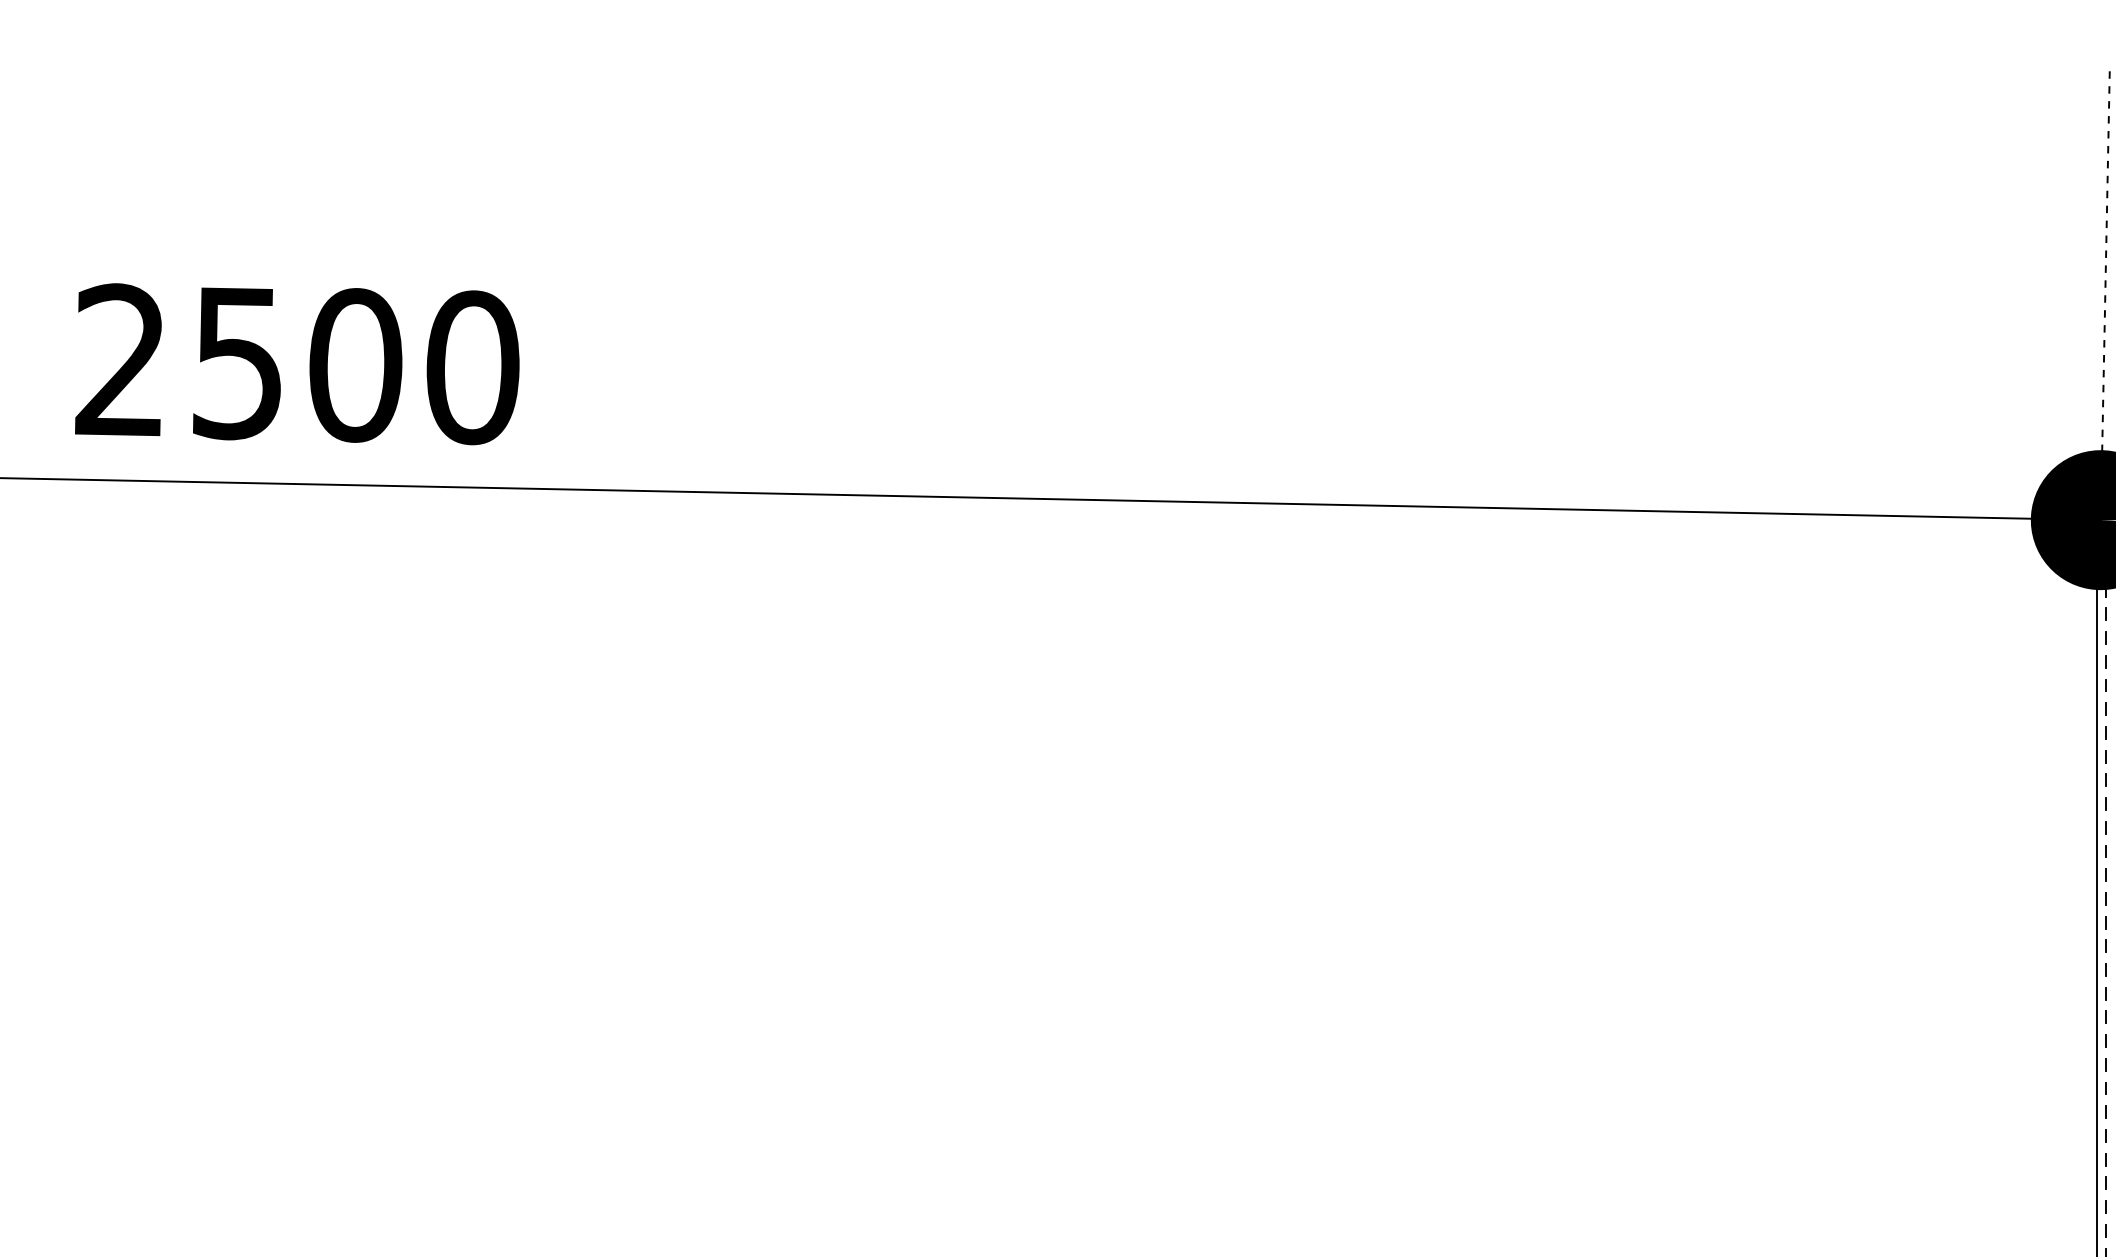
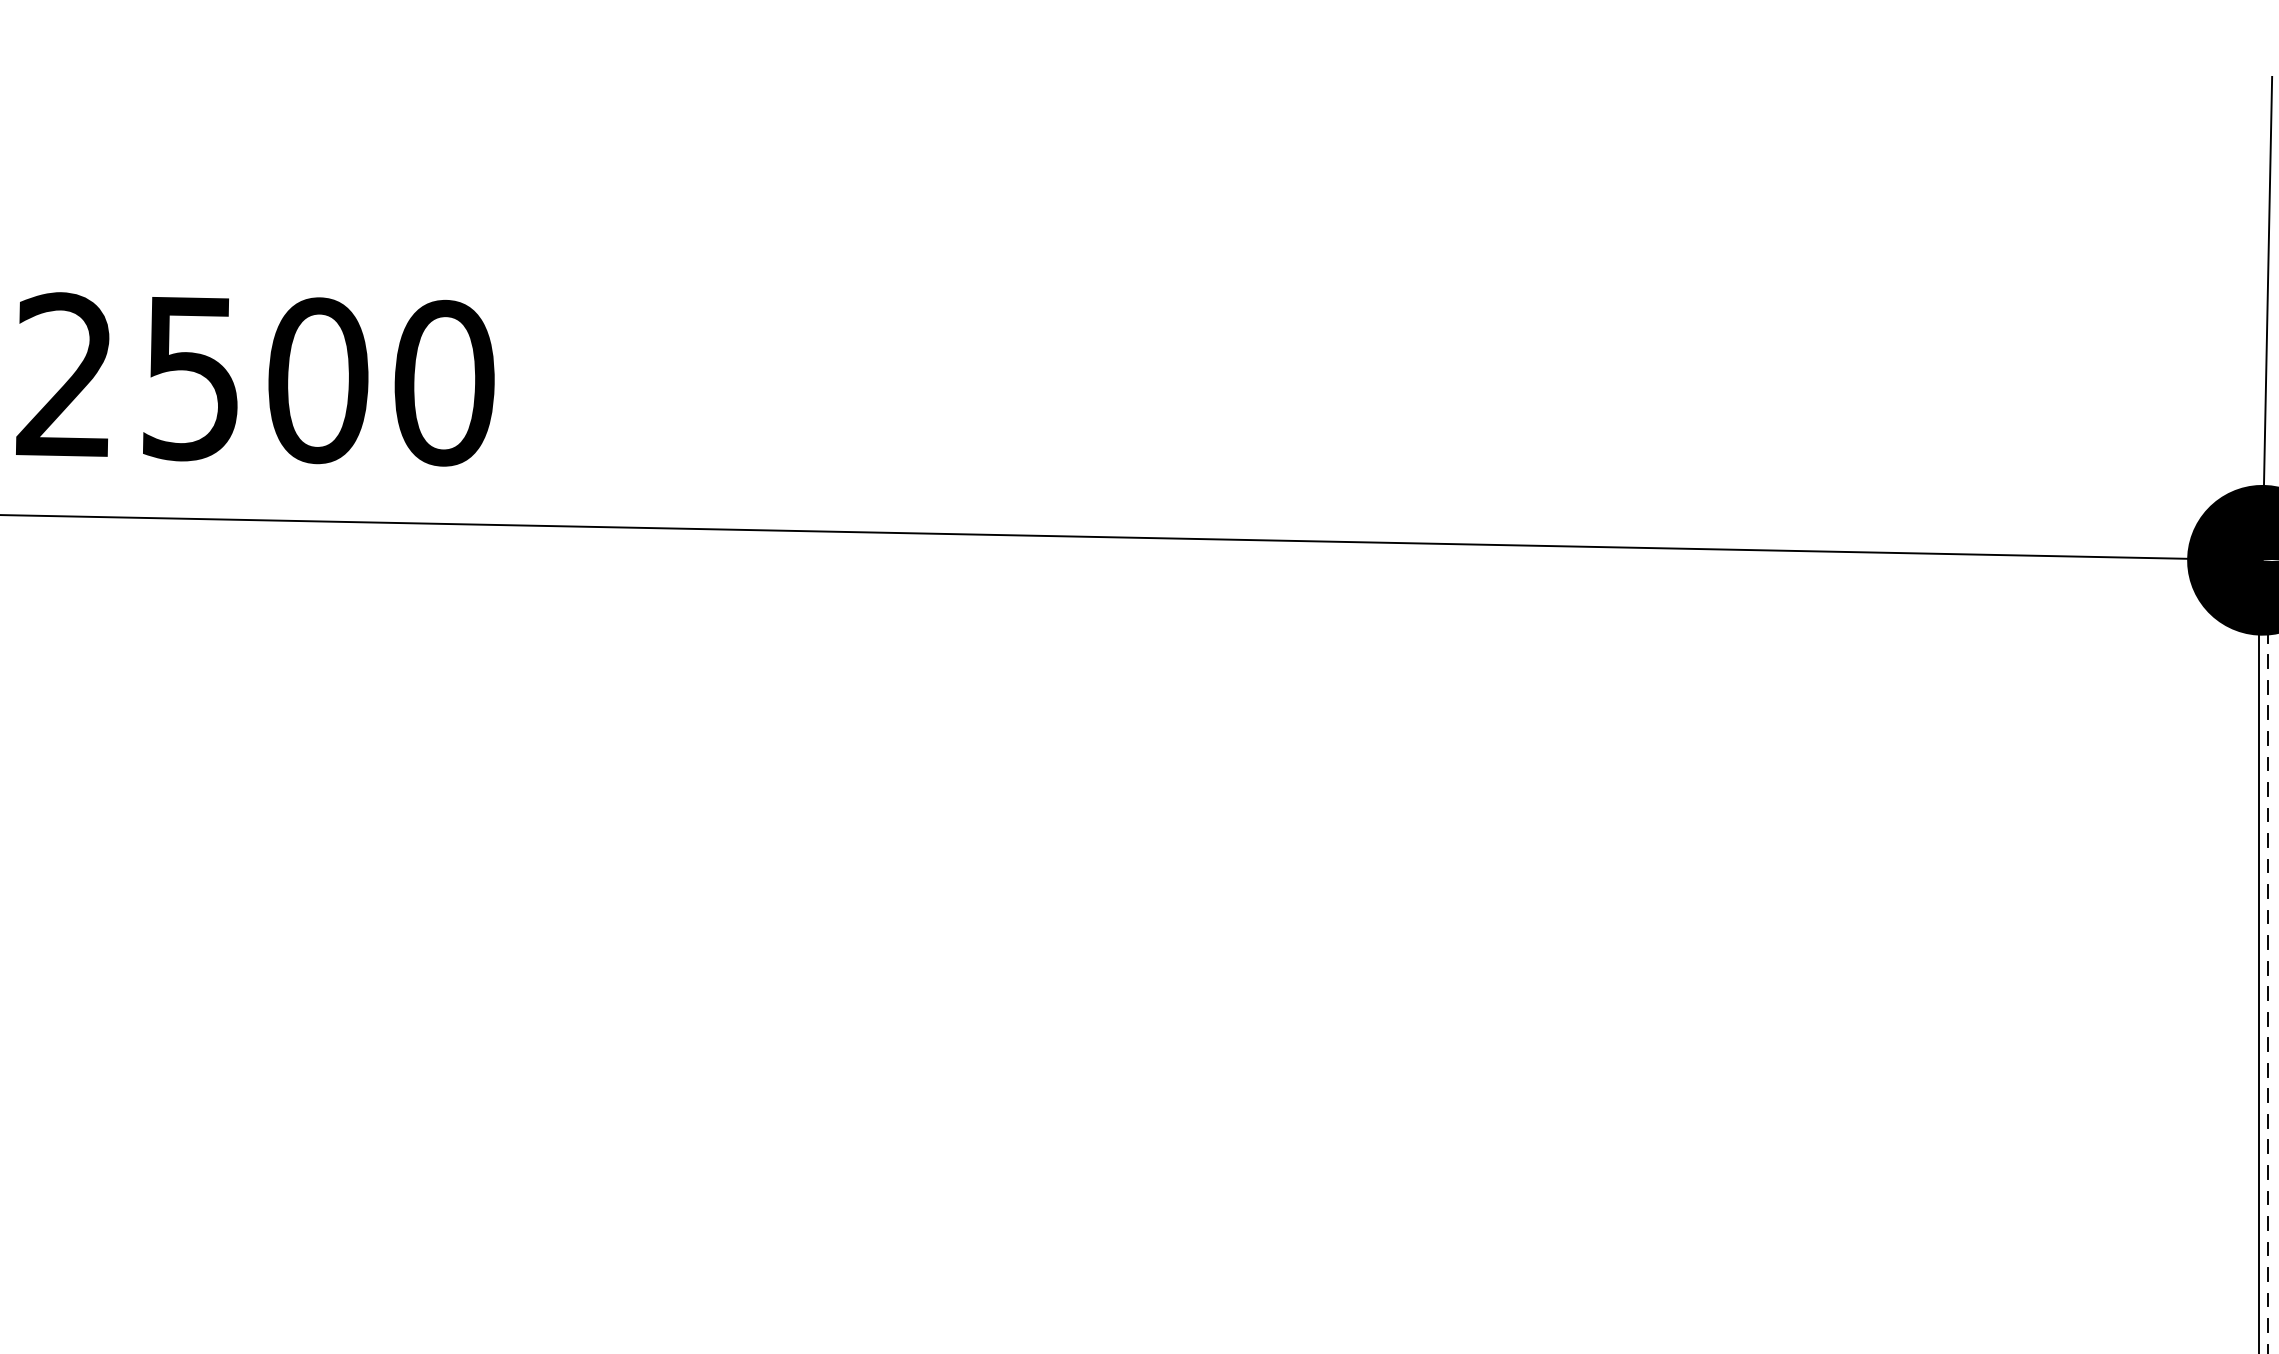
line: (2105, 295) -> (2267, 318), dashed -> solid
text: (297, 364) -> (255, 379), moved

